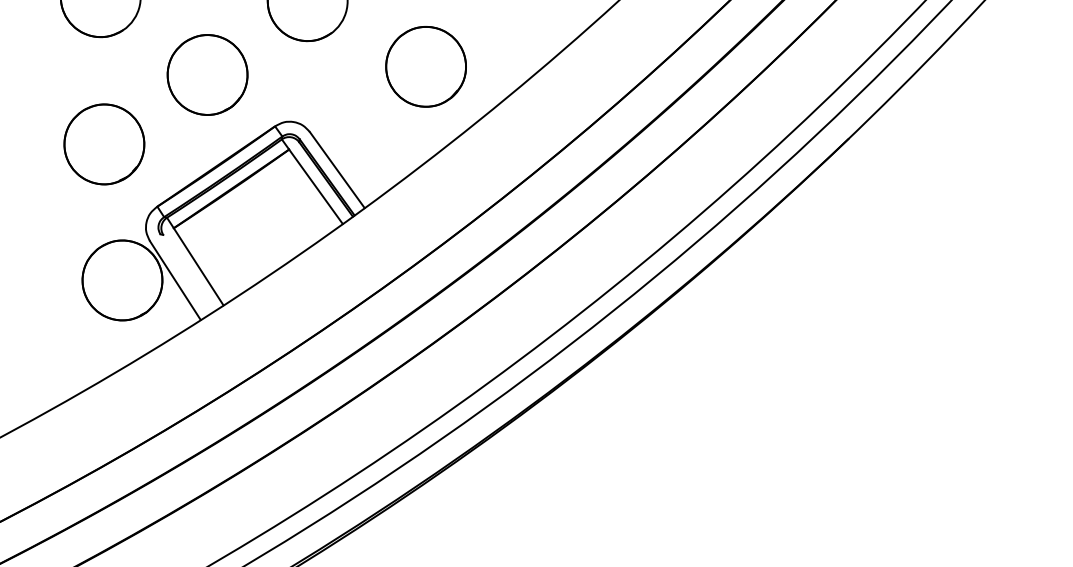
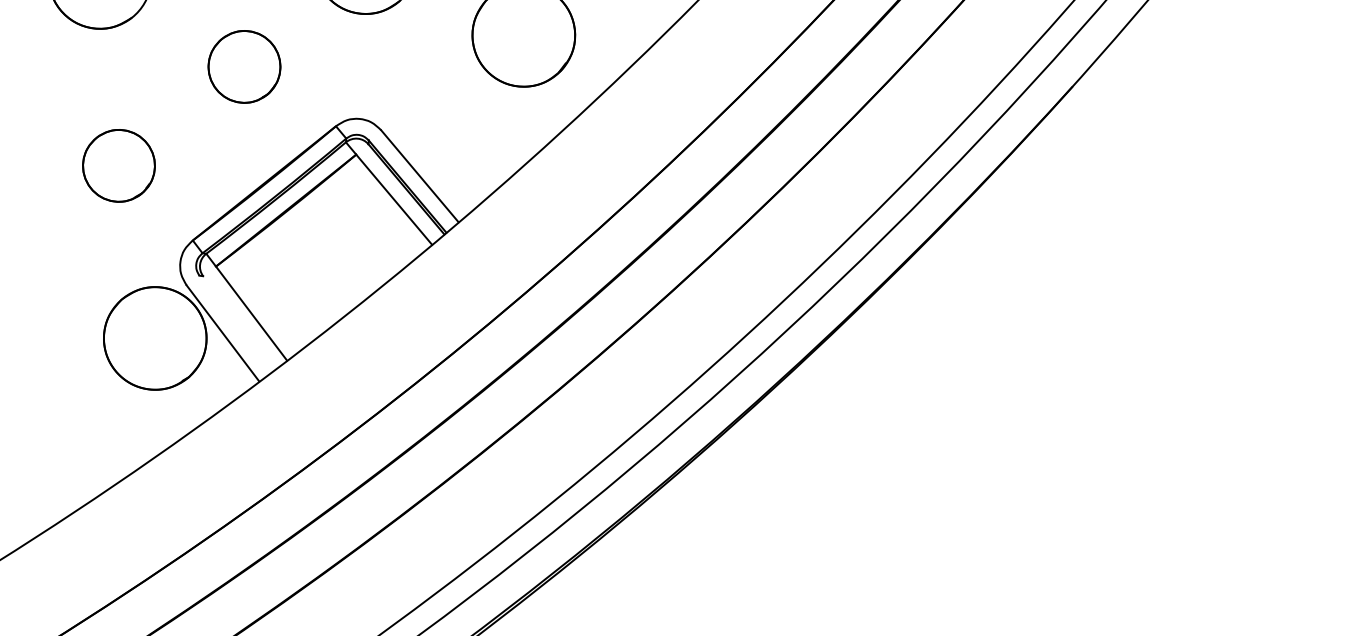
part: (207, 74) -> (244, 66), size x0.7
part: (104, 144) -> (119, 165), size x0.7

